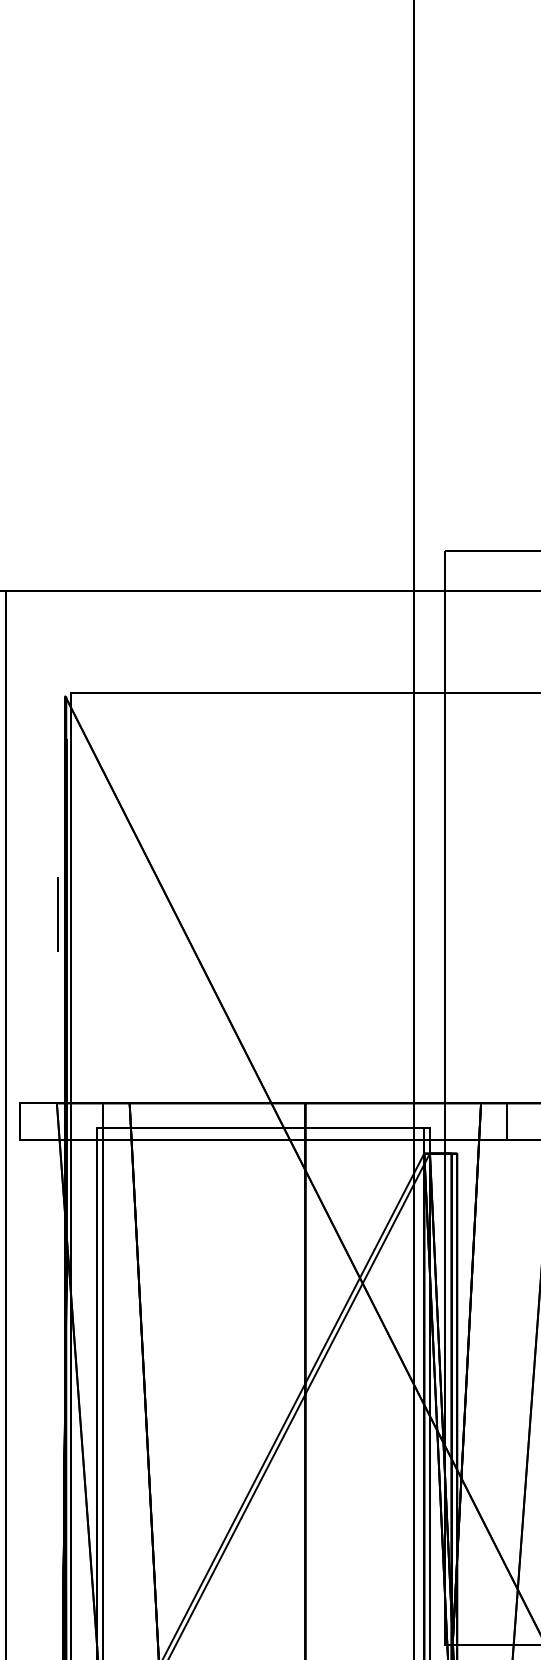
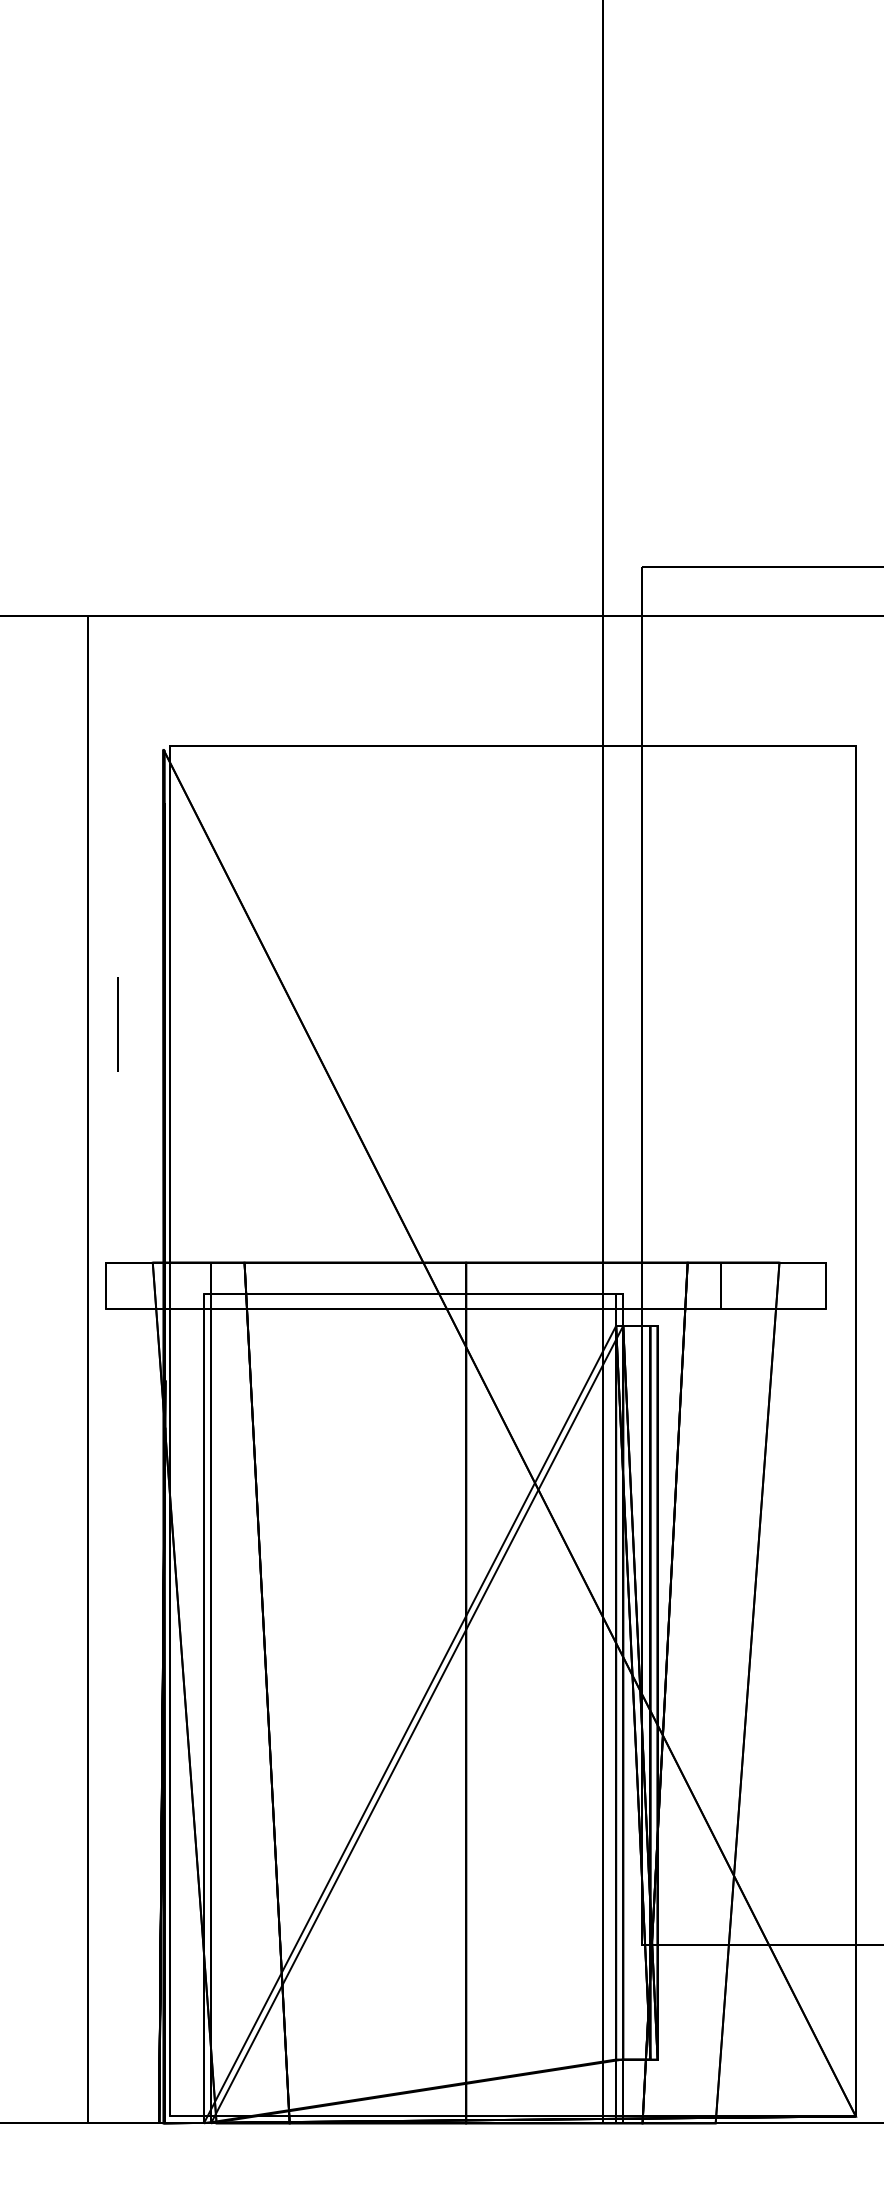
line: (57, 914) -> (117, 1024), moved

